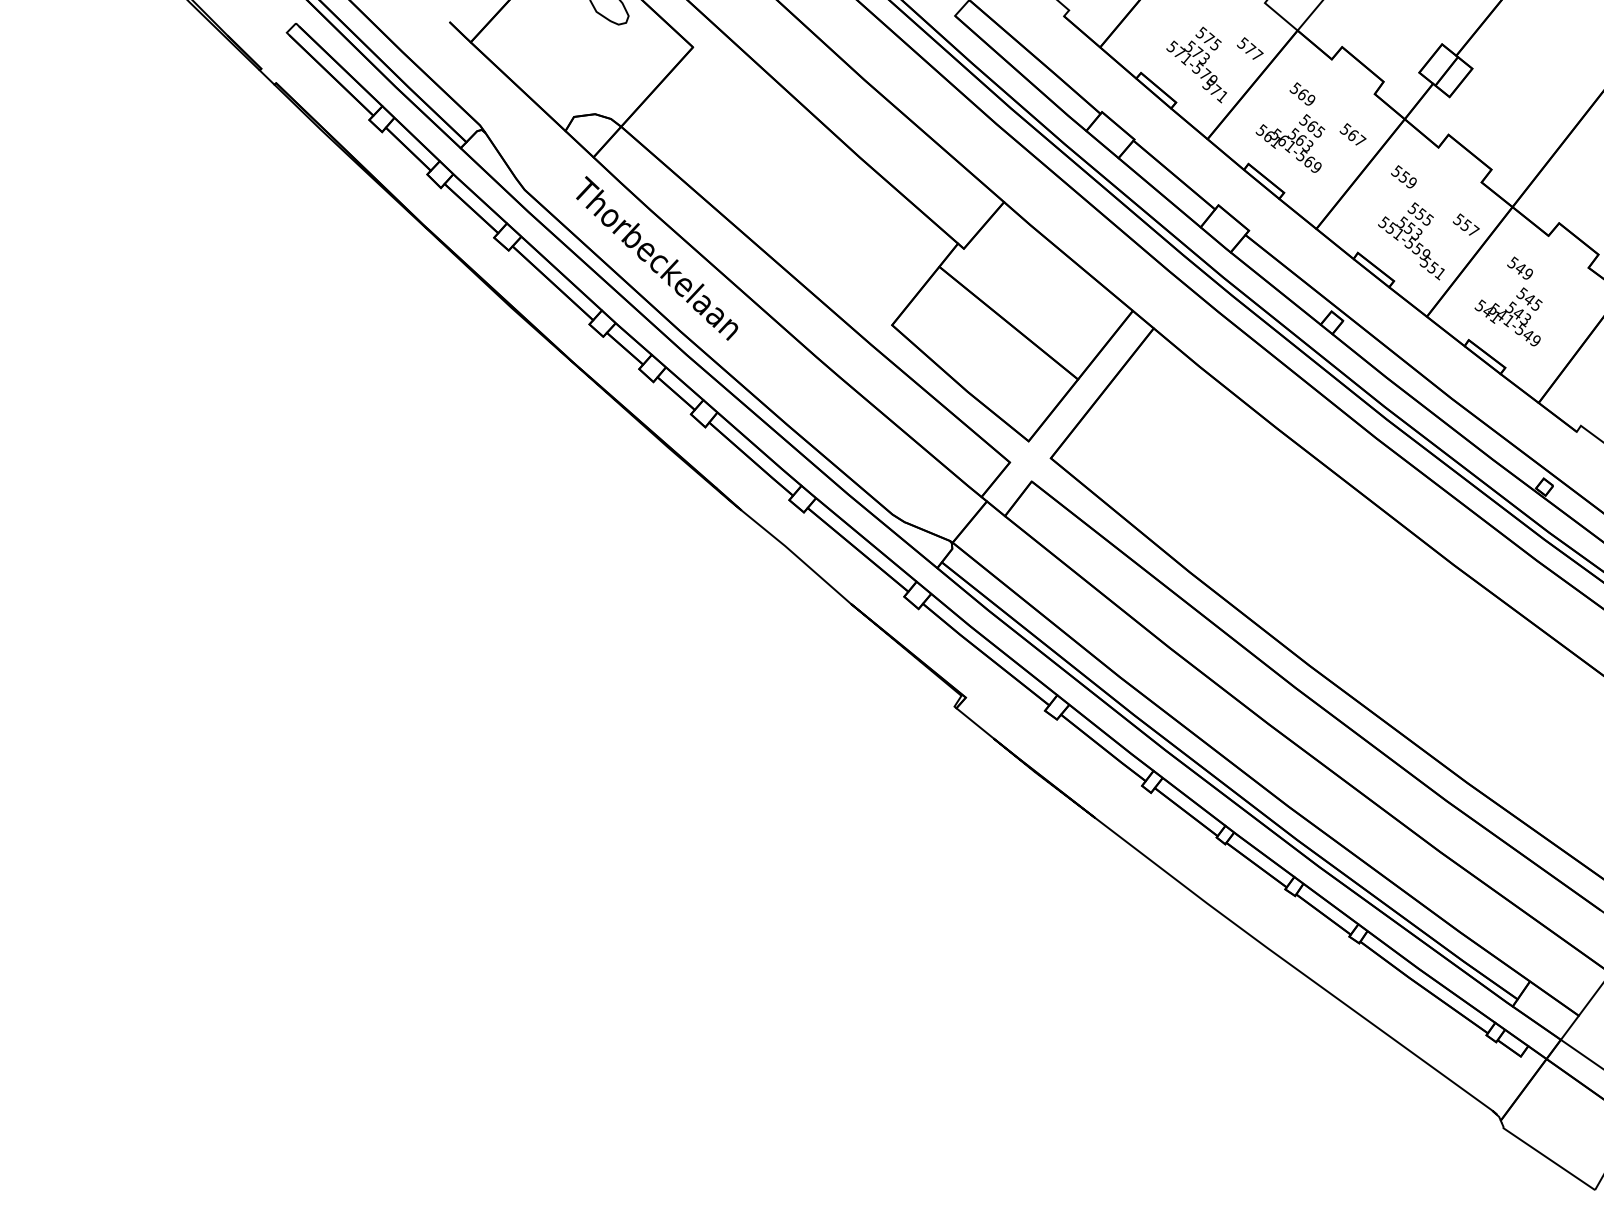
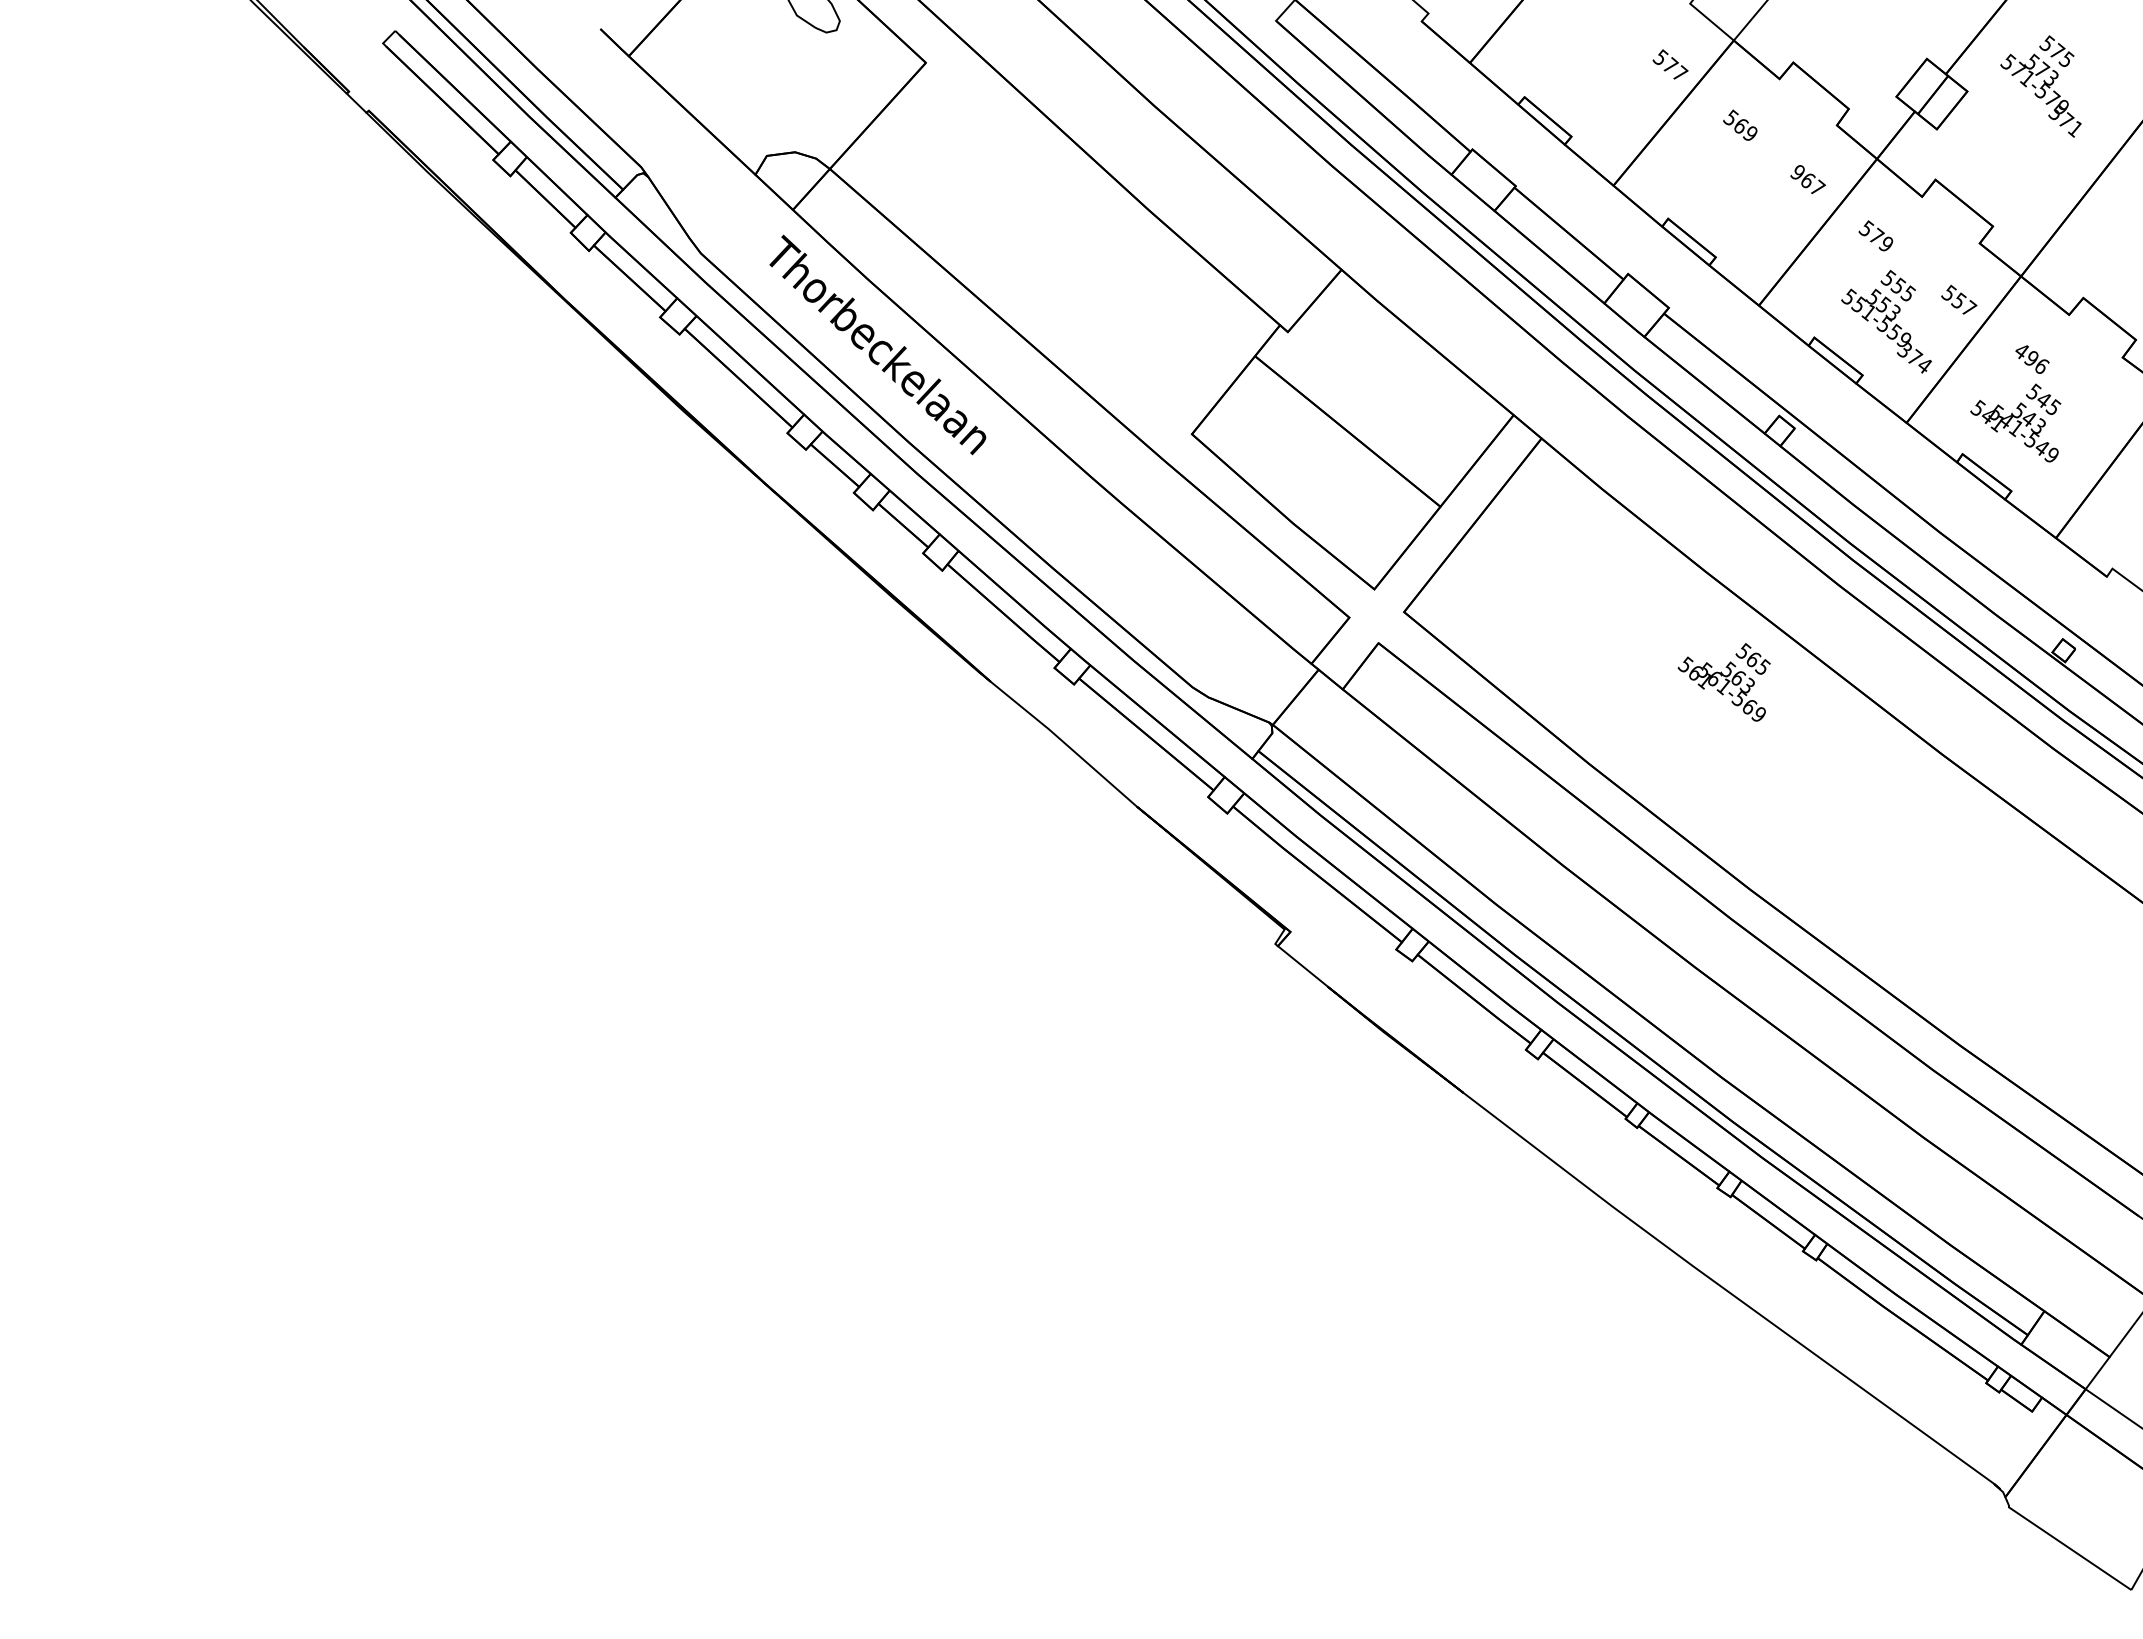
text: (1196, 64) -> (2040, 86), moved
text: (1345, 128) -> (1797, 171), 567 -> 967
text: (1289, 143) -> (1723, 682), moved
text: (1404, 176) -> (1876, 235), 559 -> 579
text: (1520, 267) -> (2031, 357), 549 -> 496
text: (1434, 268) -> (1916, 358), 551 -> 374

